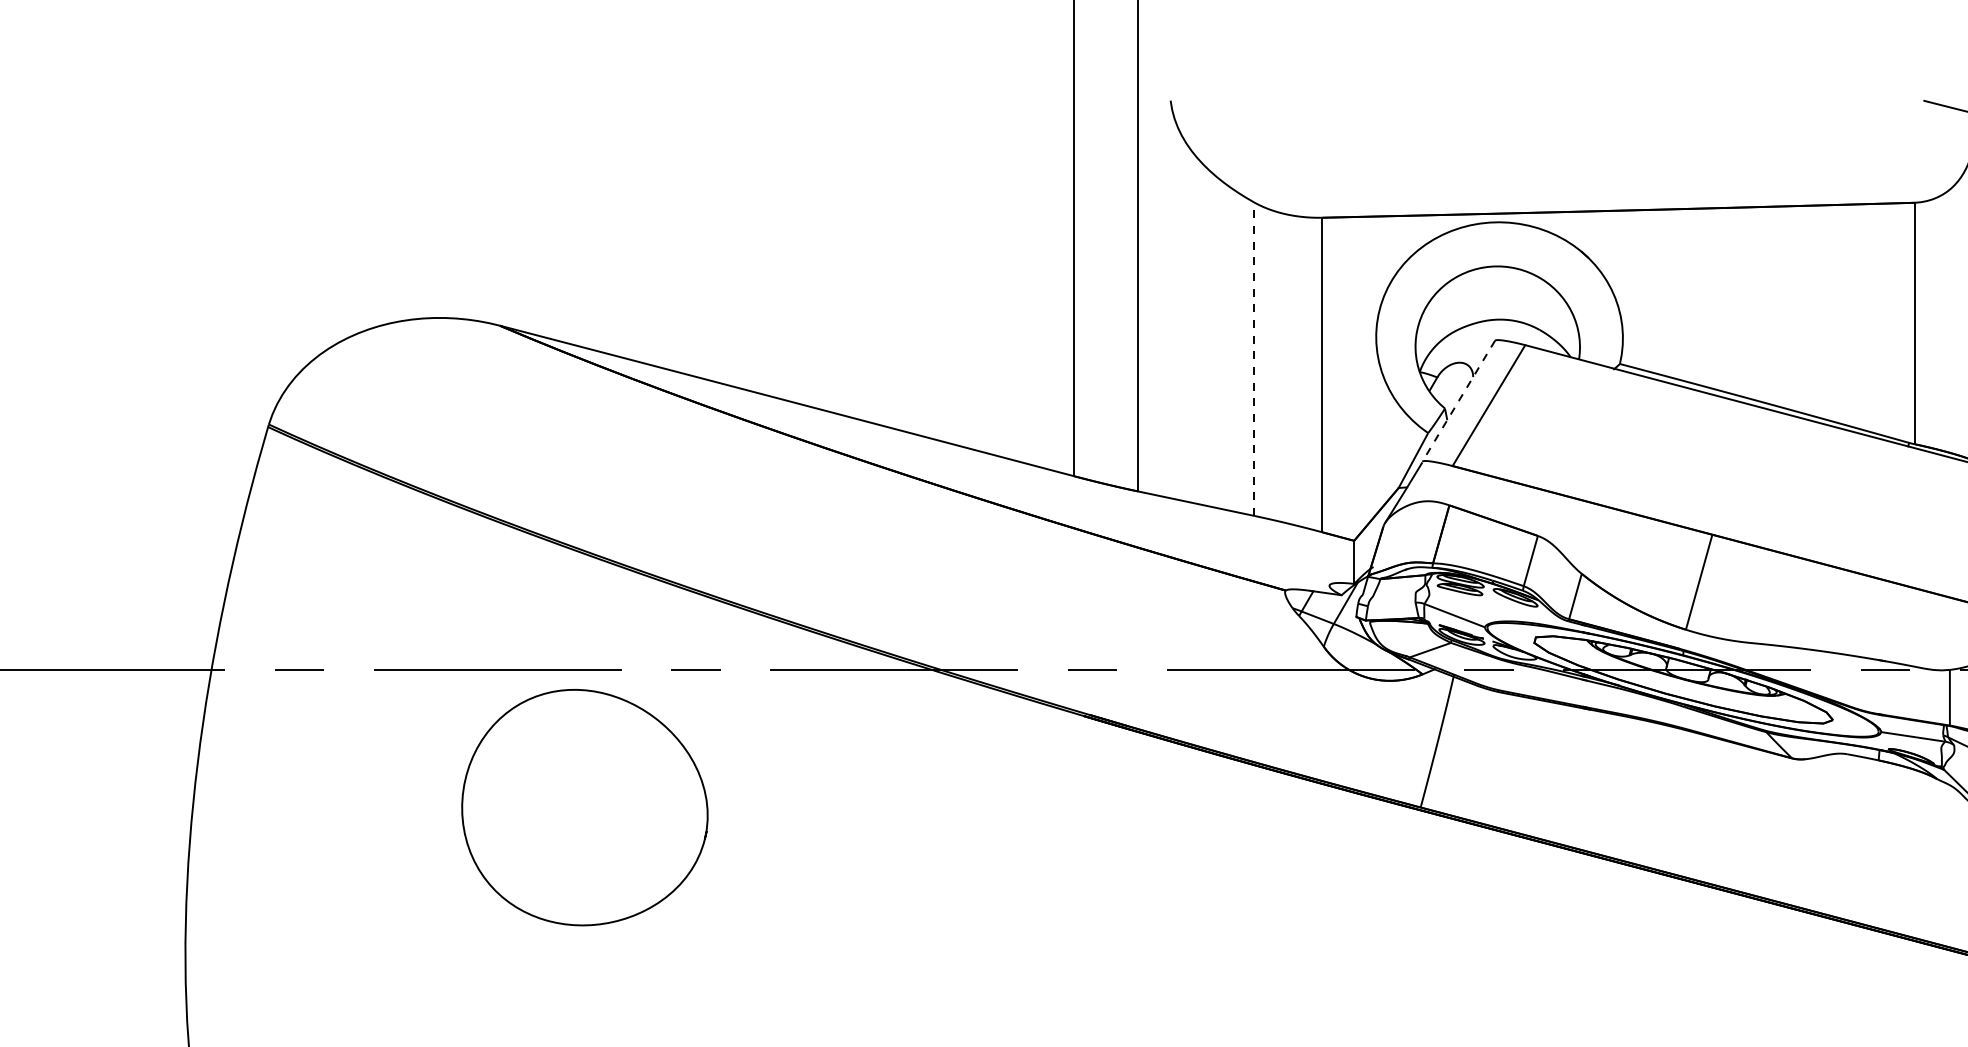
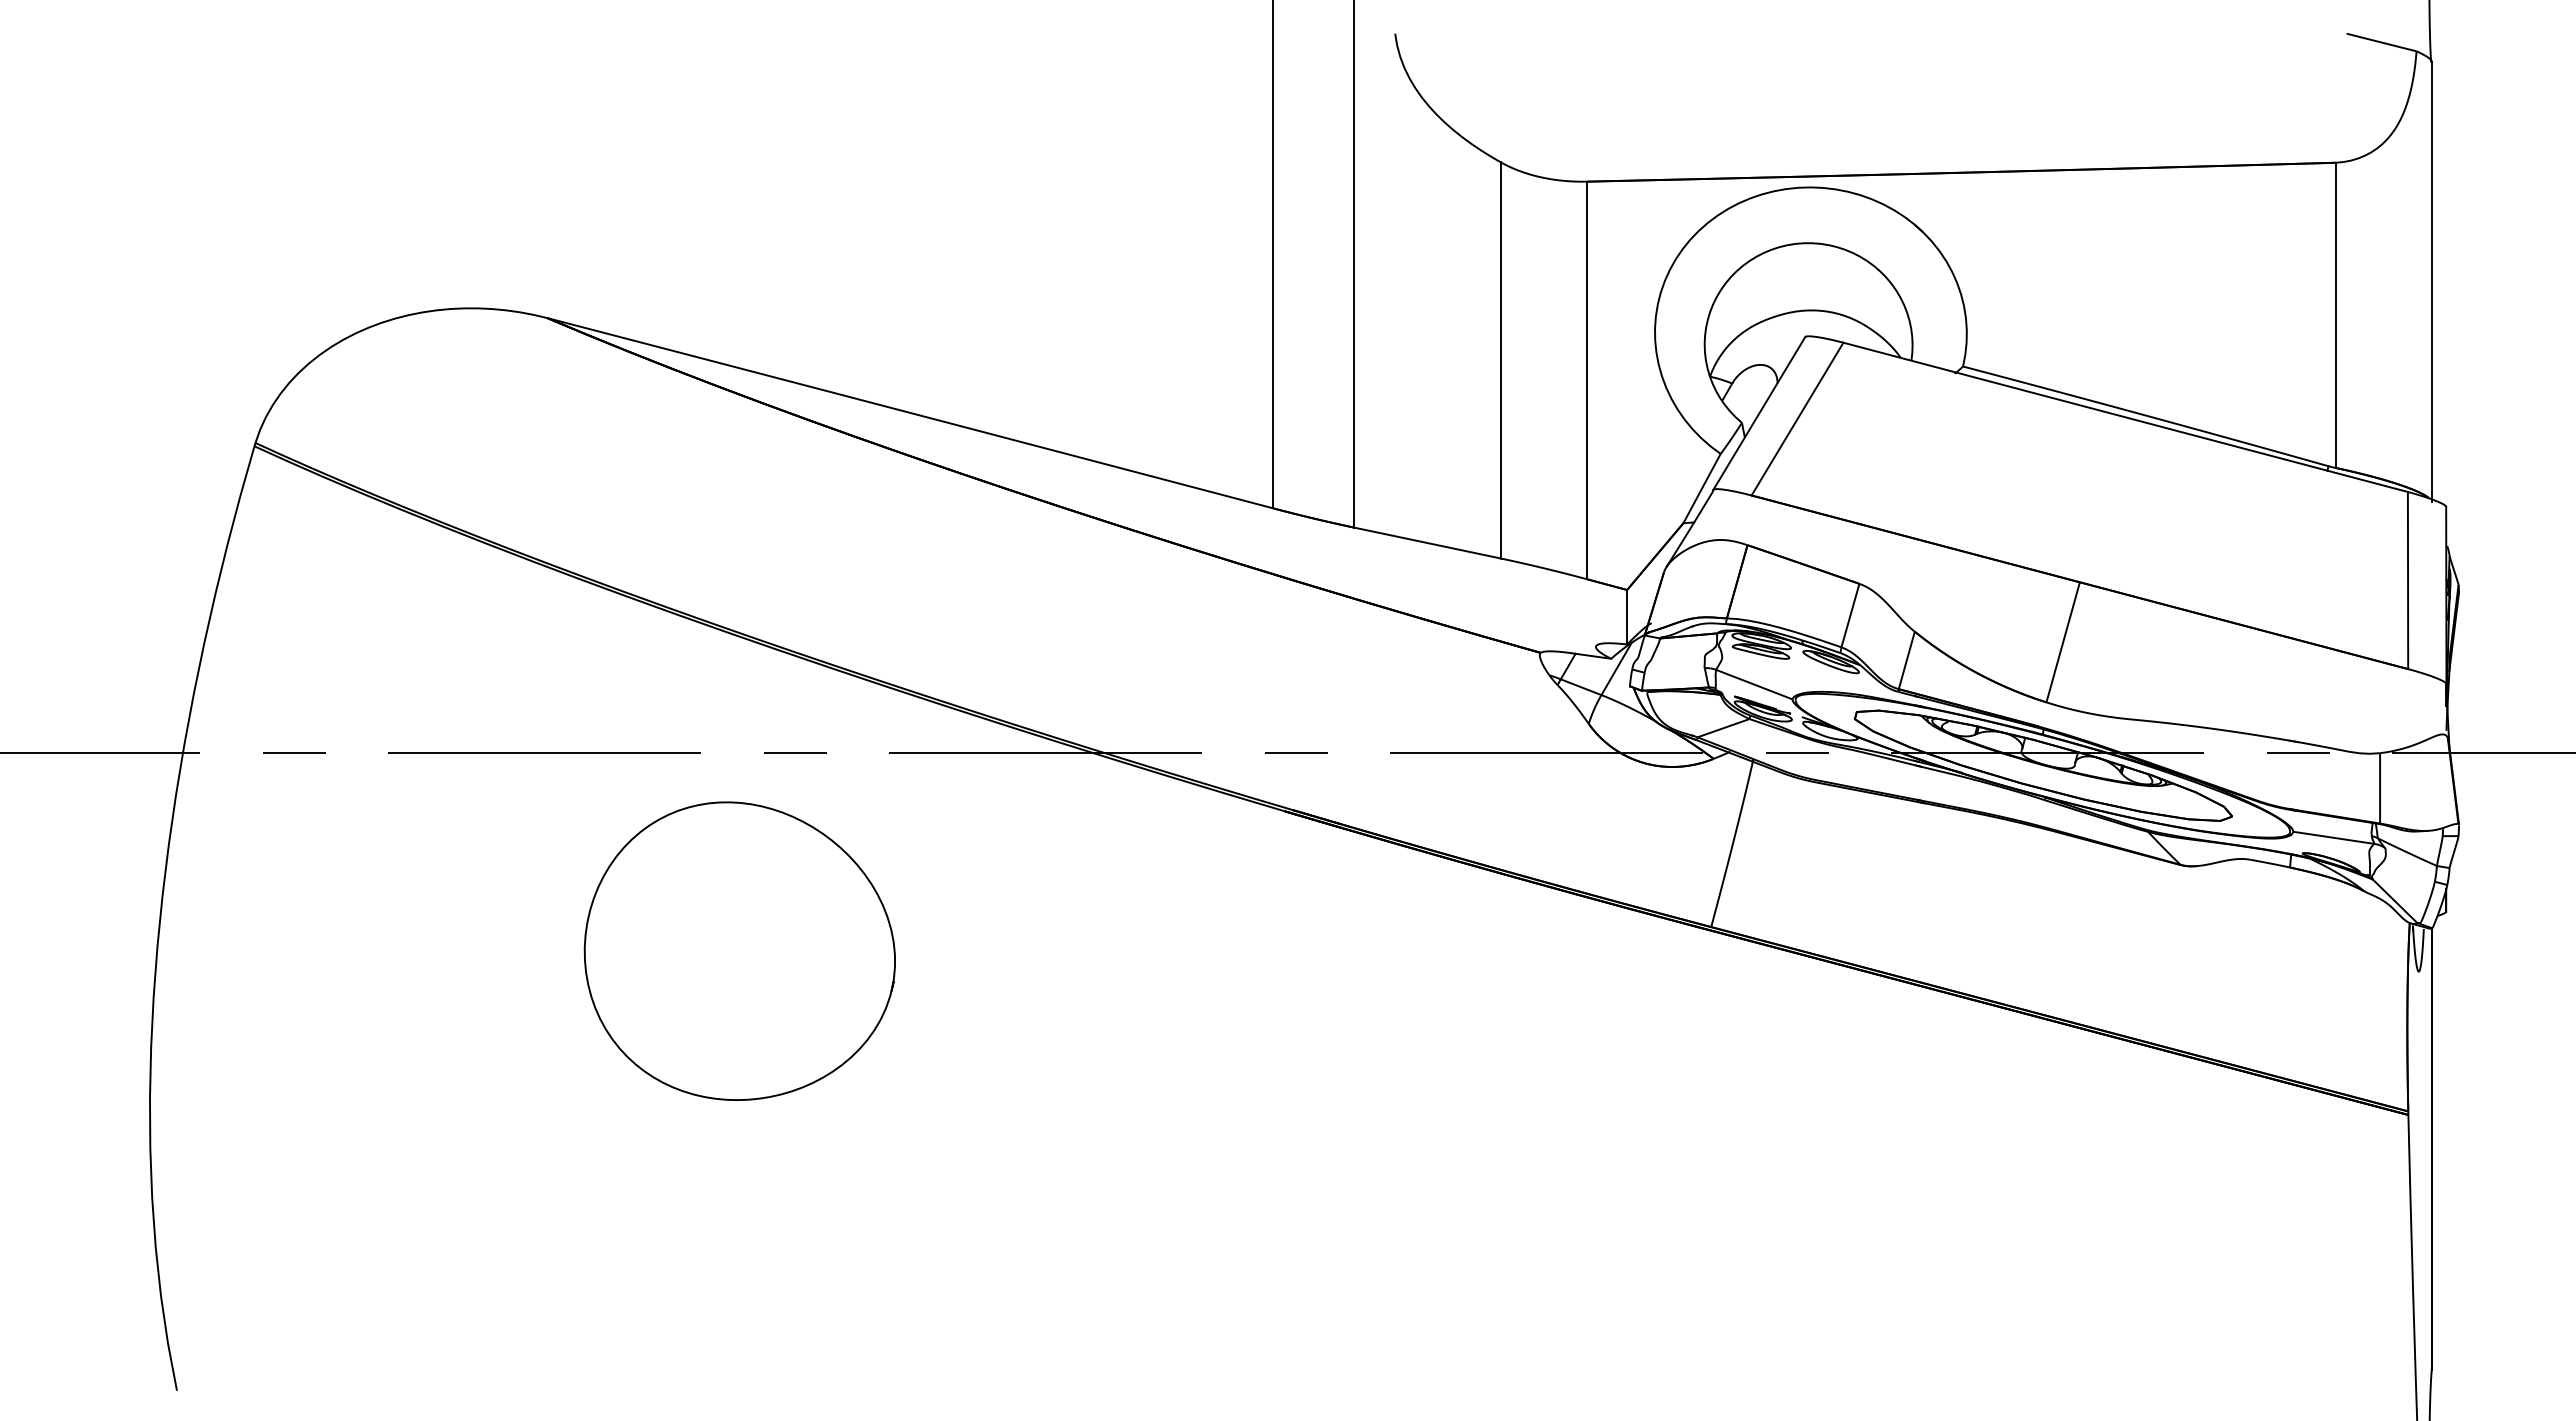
line: (1253, 358) -> (1500, 359), dashed -> solid
line: (1458, 401) -> (1759, 413), dashed -> solid
curve: (644, 712) -> (815, 830), moved

